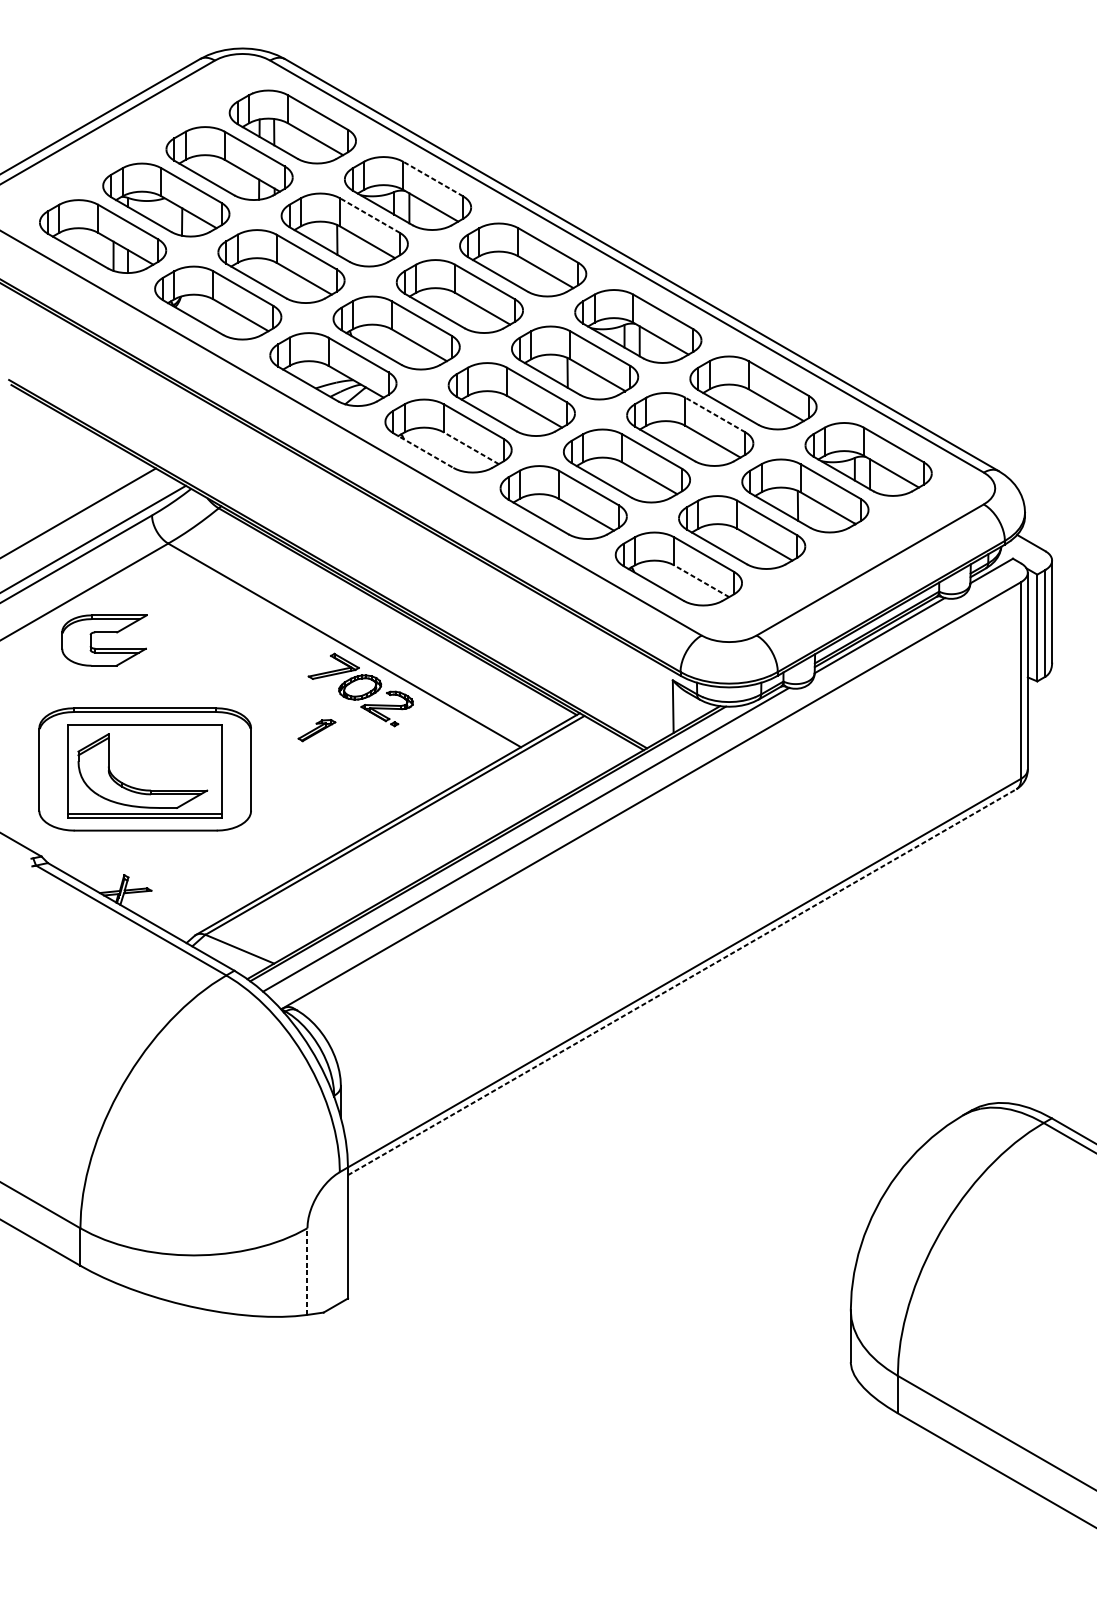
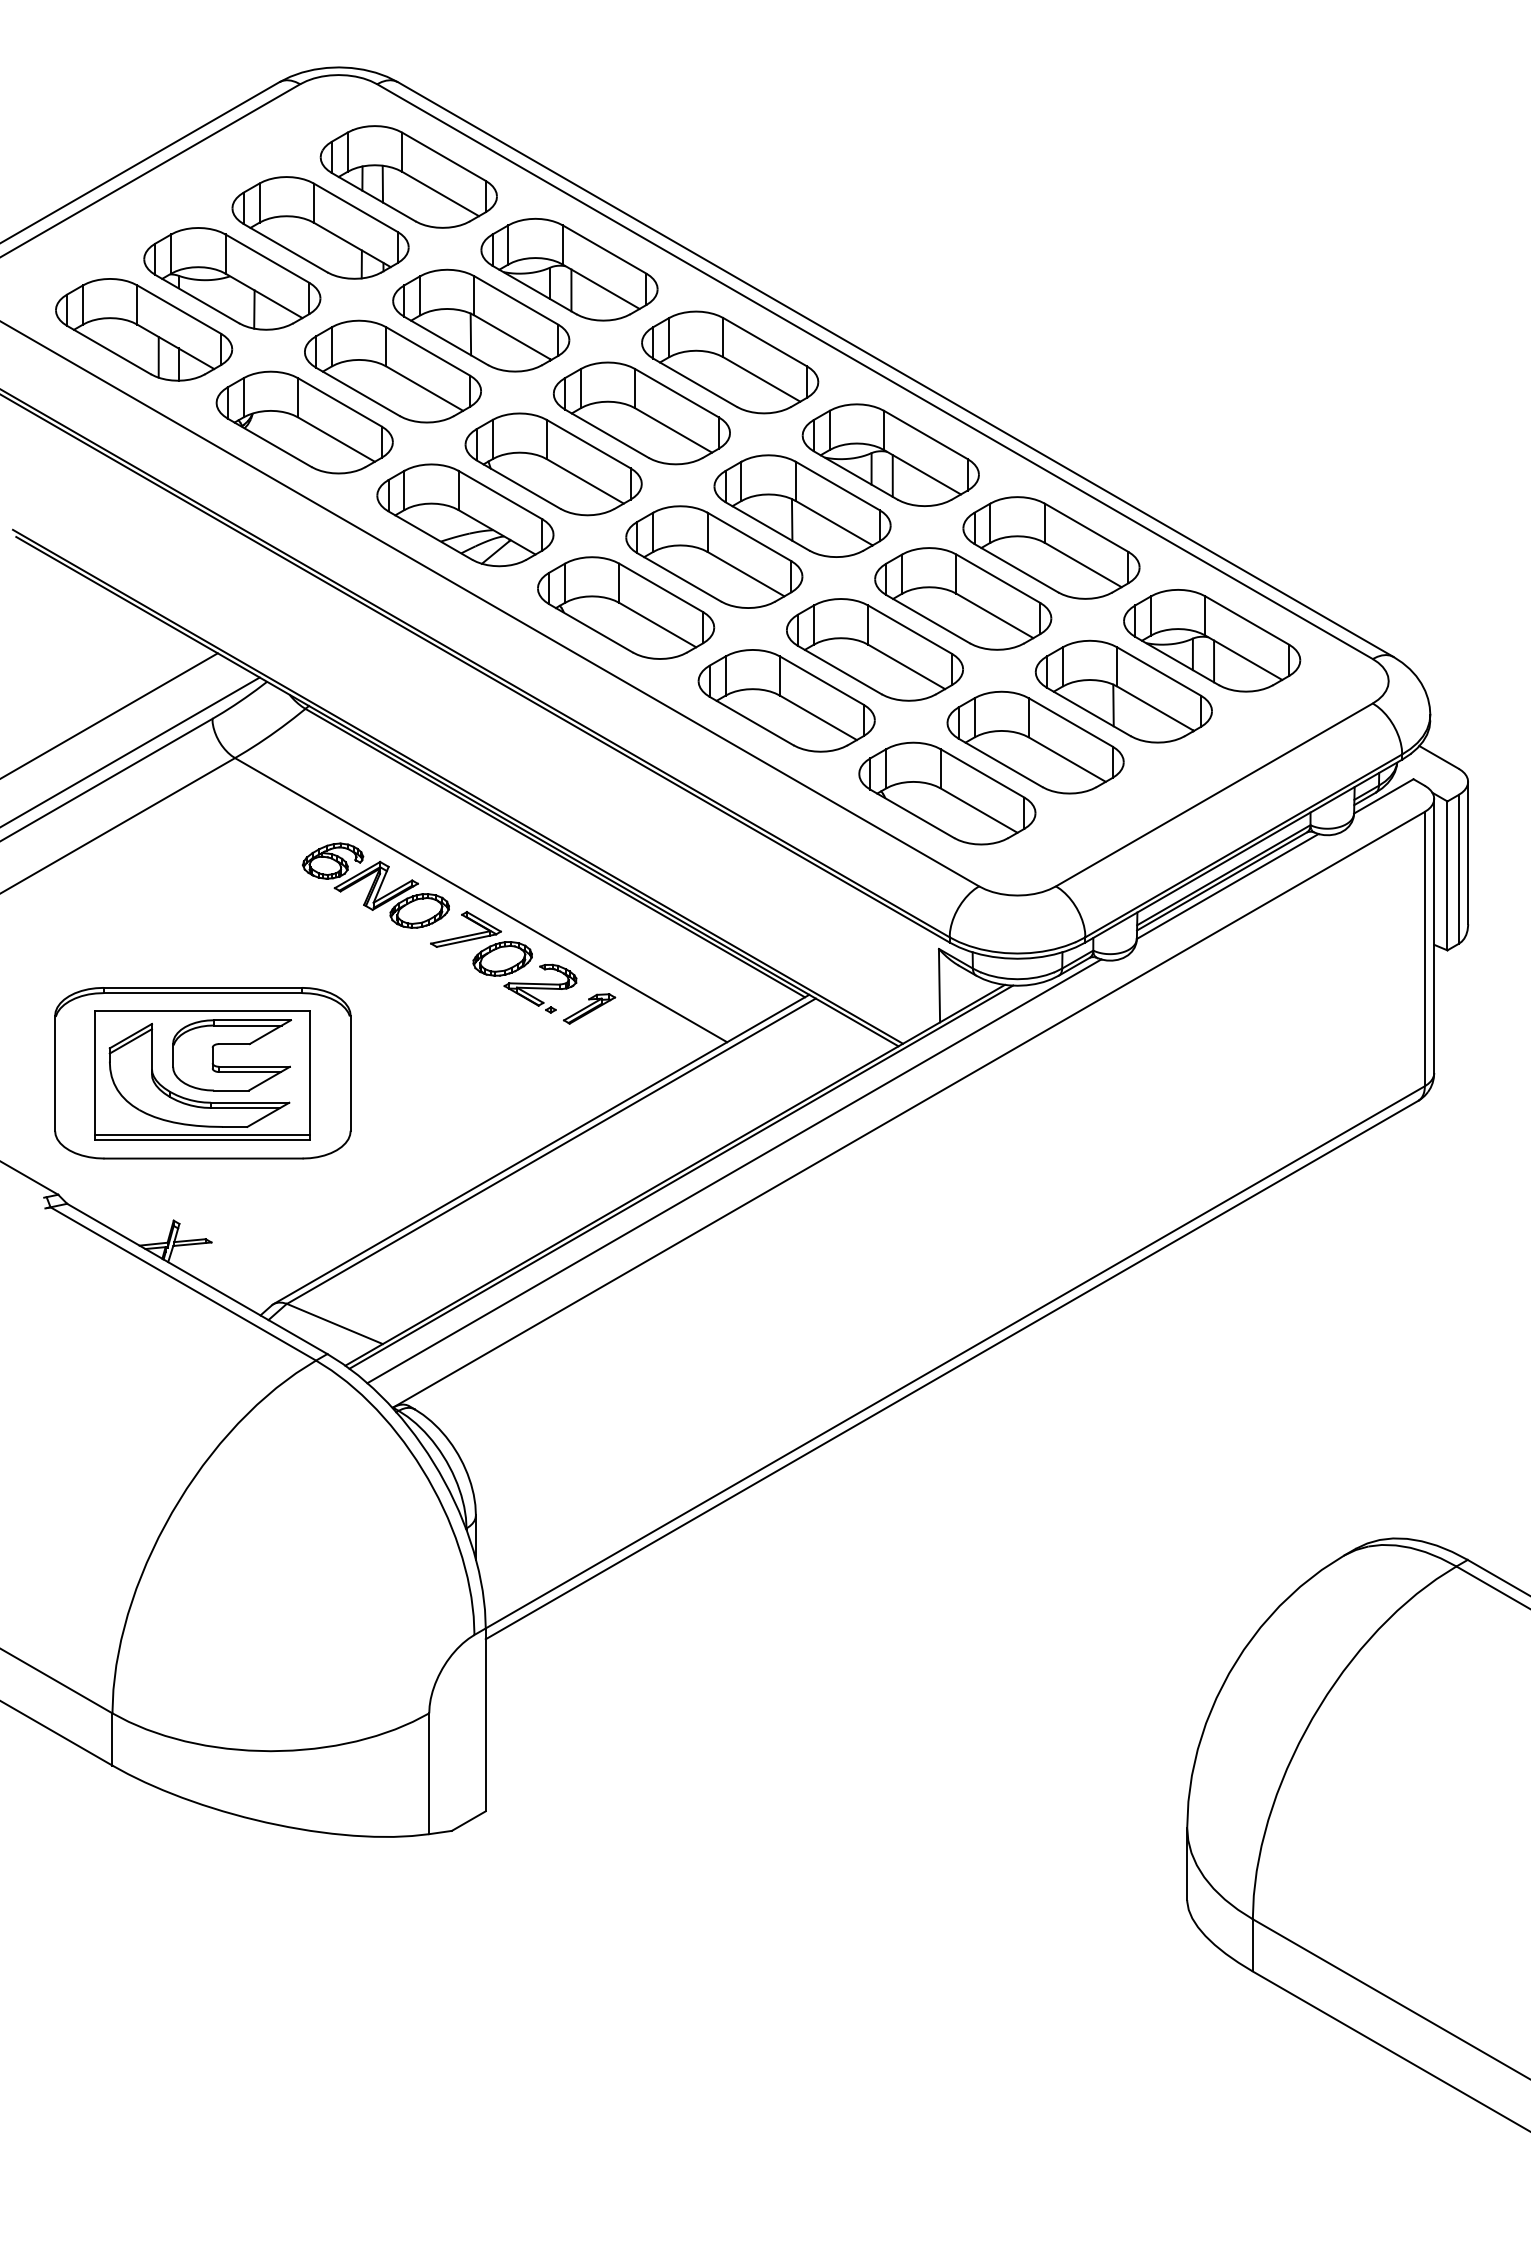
line: (433, 179) -> (604, 249), dashed -> solid
line: (369, 215) -> (515, 300), dashed -> solid
line: (714, 414) -> (997, 578), dashed -> solid
line: (471, 447) -> (657, 624), dashed -> solid
line: (423, 450) -> (591, 628), dashed -> solid
line: (701, 581) -> (978, 810), dashed -> solid
part: (104, 632) -> (231, 1044), moved
part: (268, 634) -> (375, 885), added
part: (316, 730) -> (589, 1008), moved
line: (682, 981) -> (952, 1369), dashed -> solid
line: (307, 1271) -> (429, 1773), dashed -> solid

